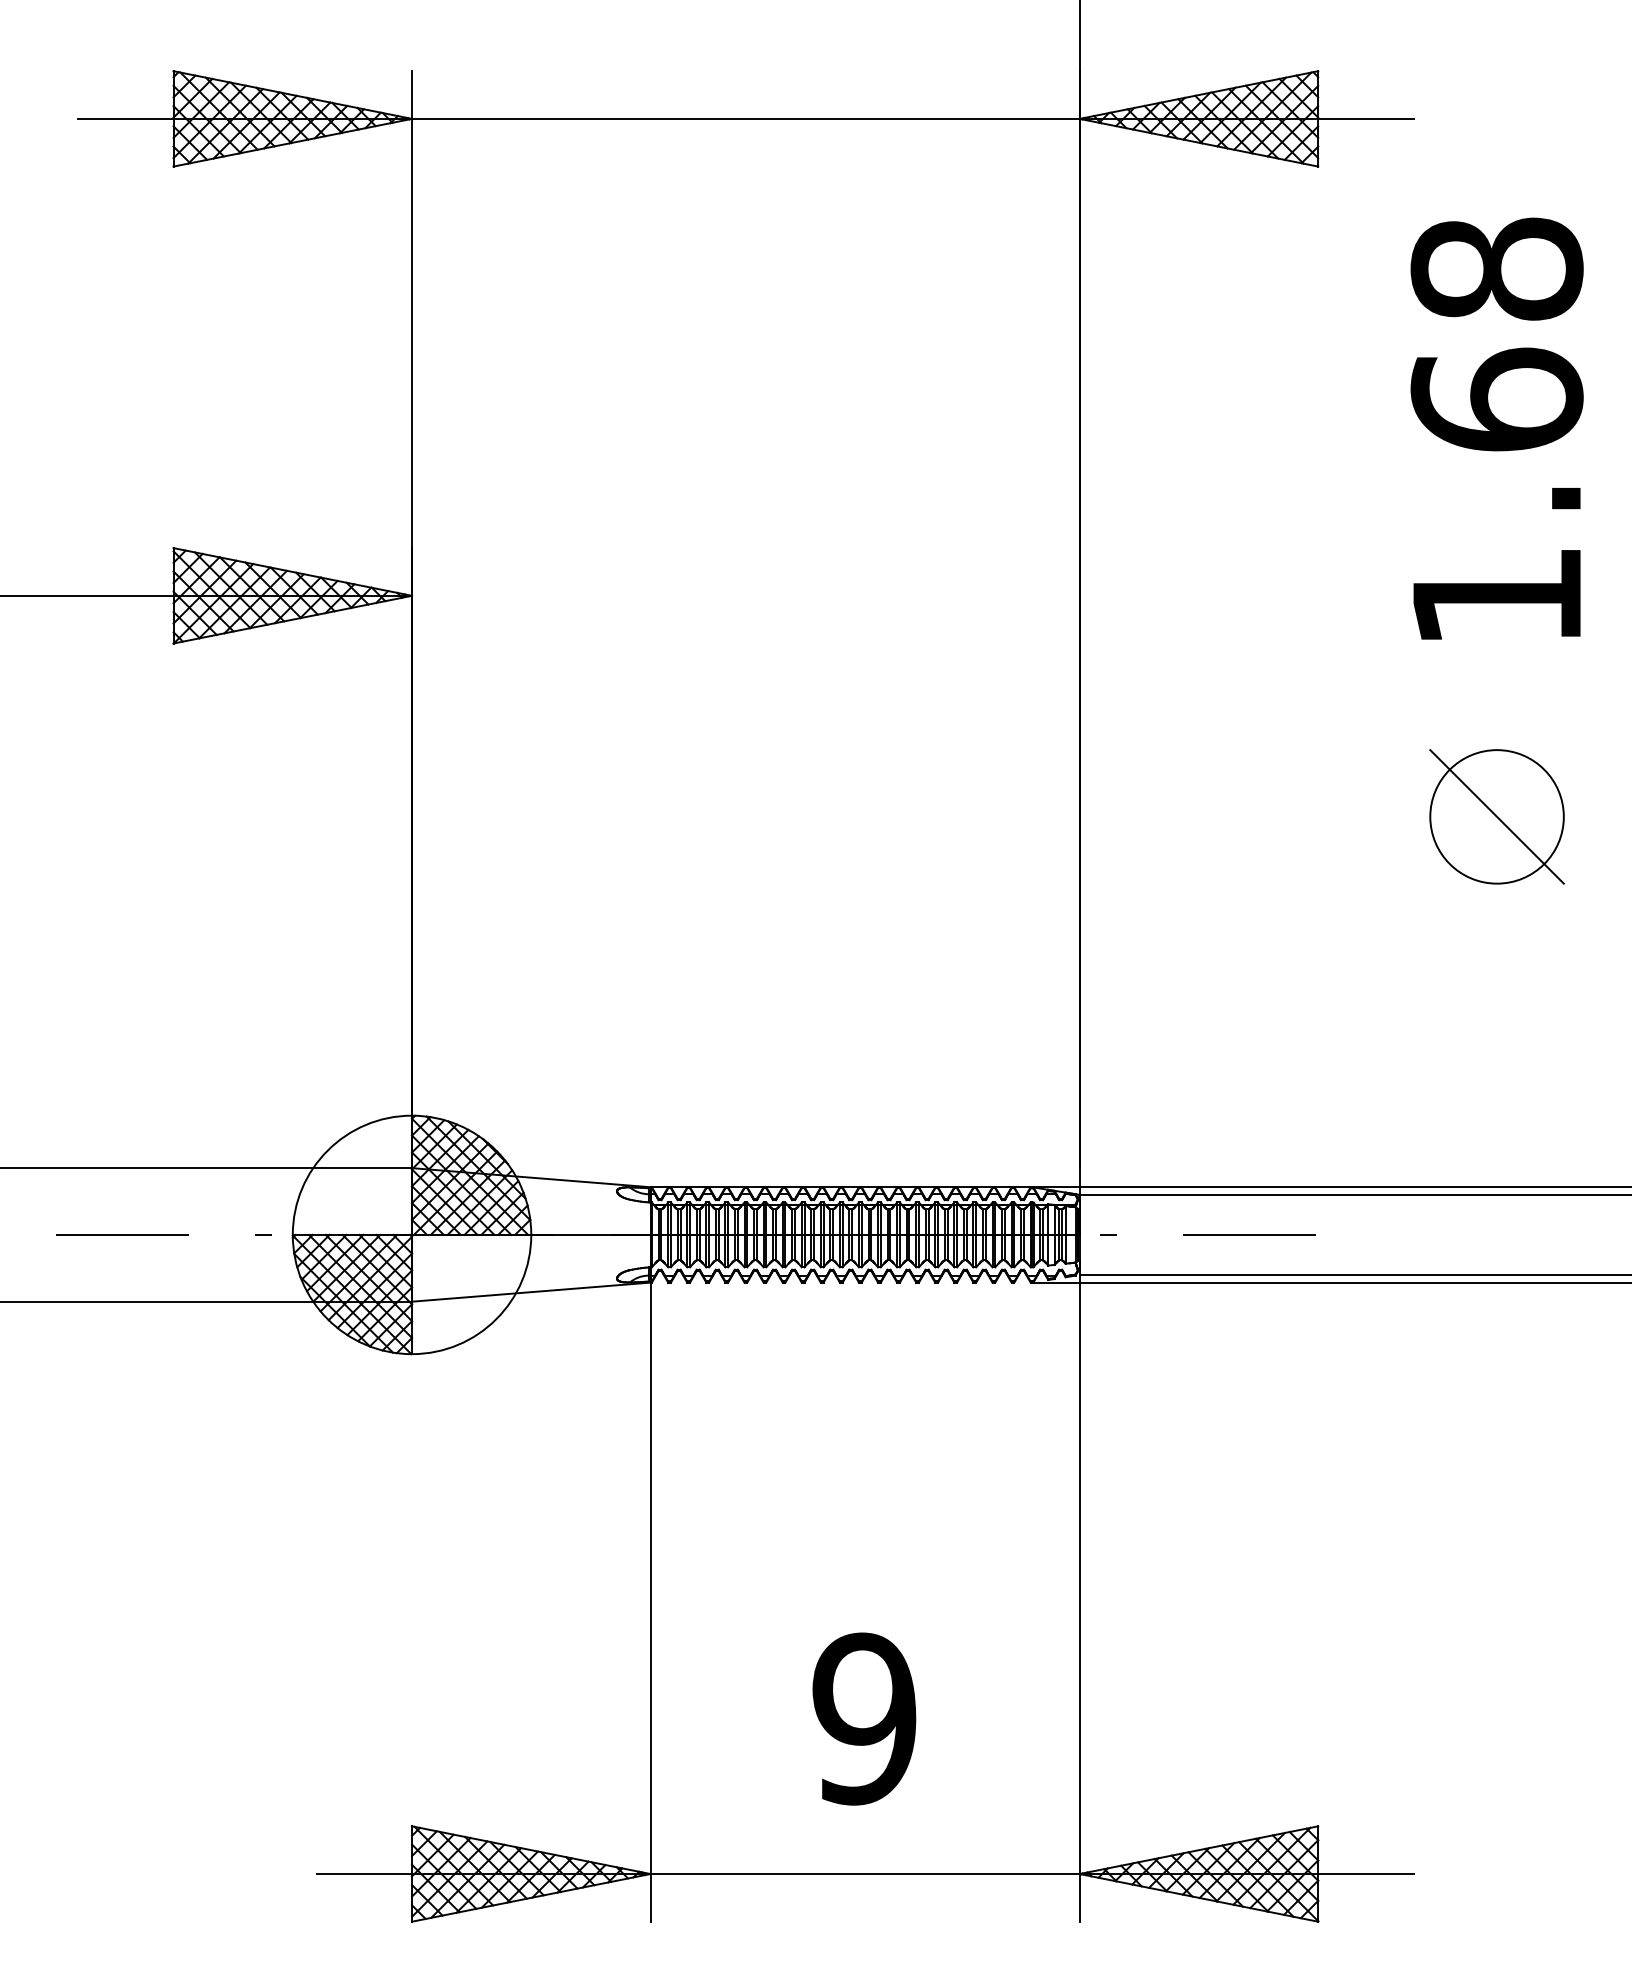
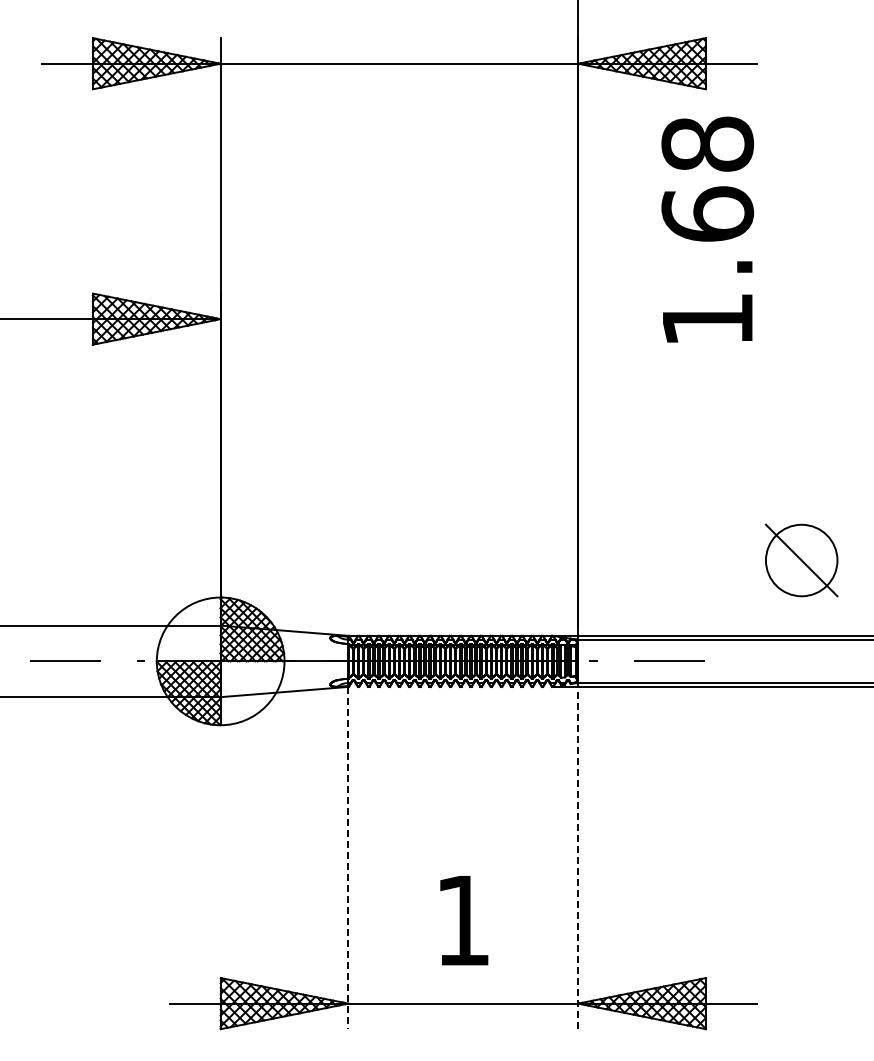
text: (1496, 428) -> (707, 229), moved
part: (1496, 816) -> (801, 560), moved
line: (650, 1591) -> (348, 852), solid -> dashed
line: (1080, 1591) -> (578, 852), solid -> dashed
text: (863, 1718) -> (462, 920), 9 -> 1

